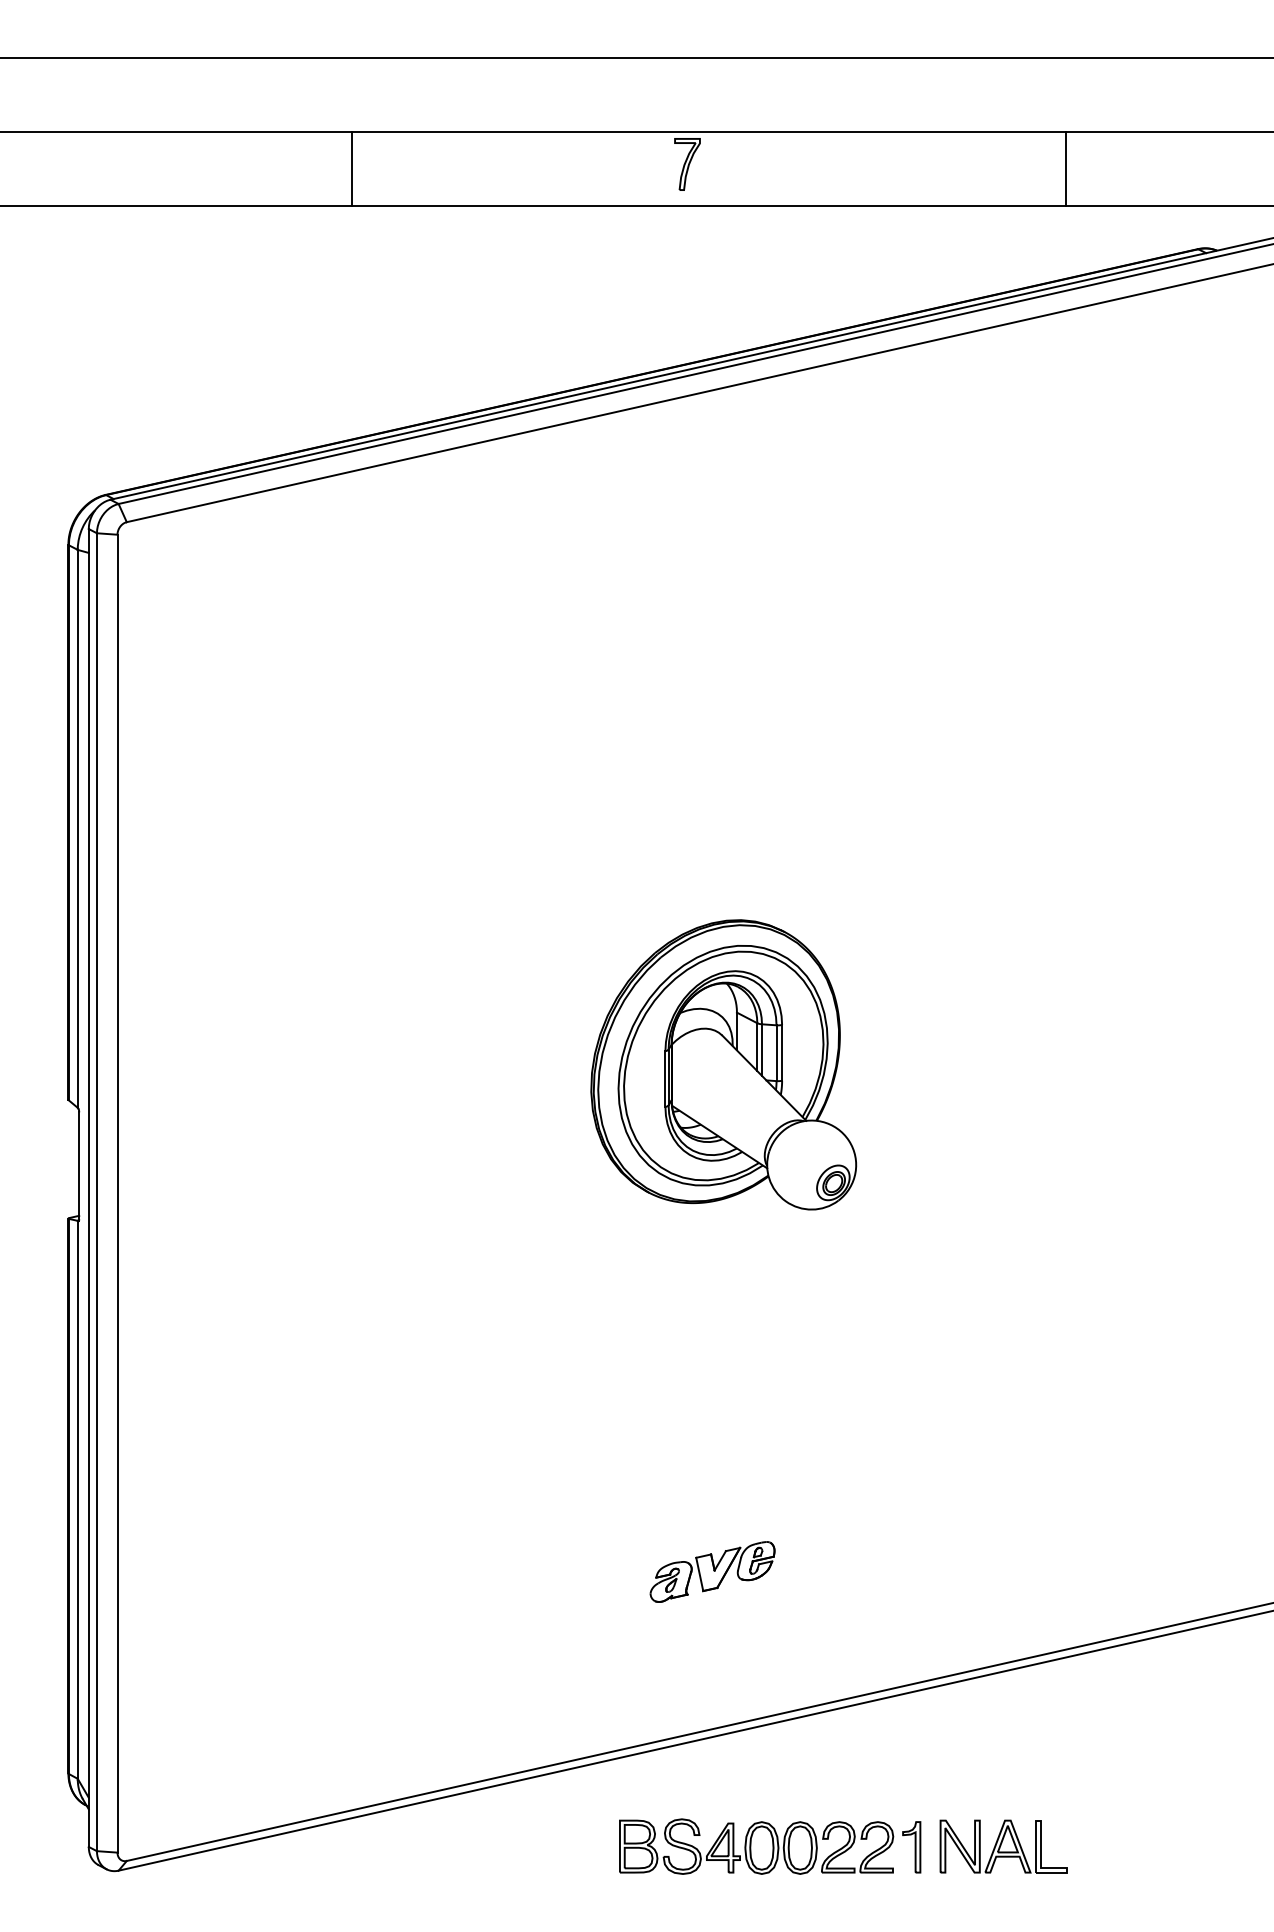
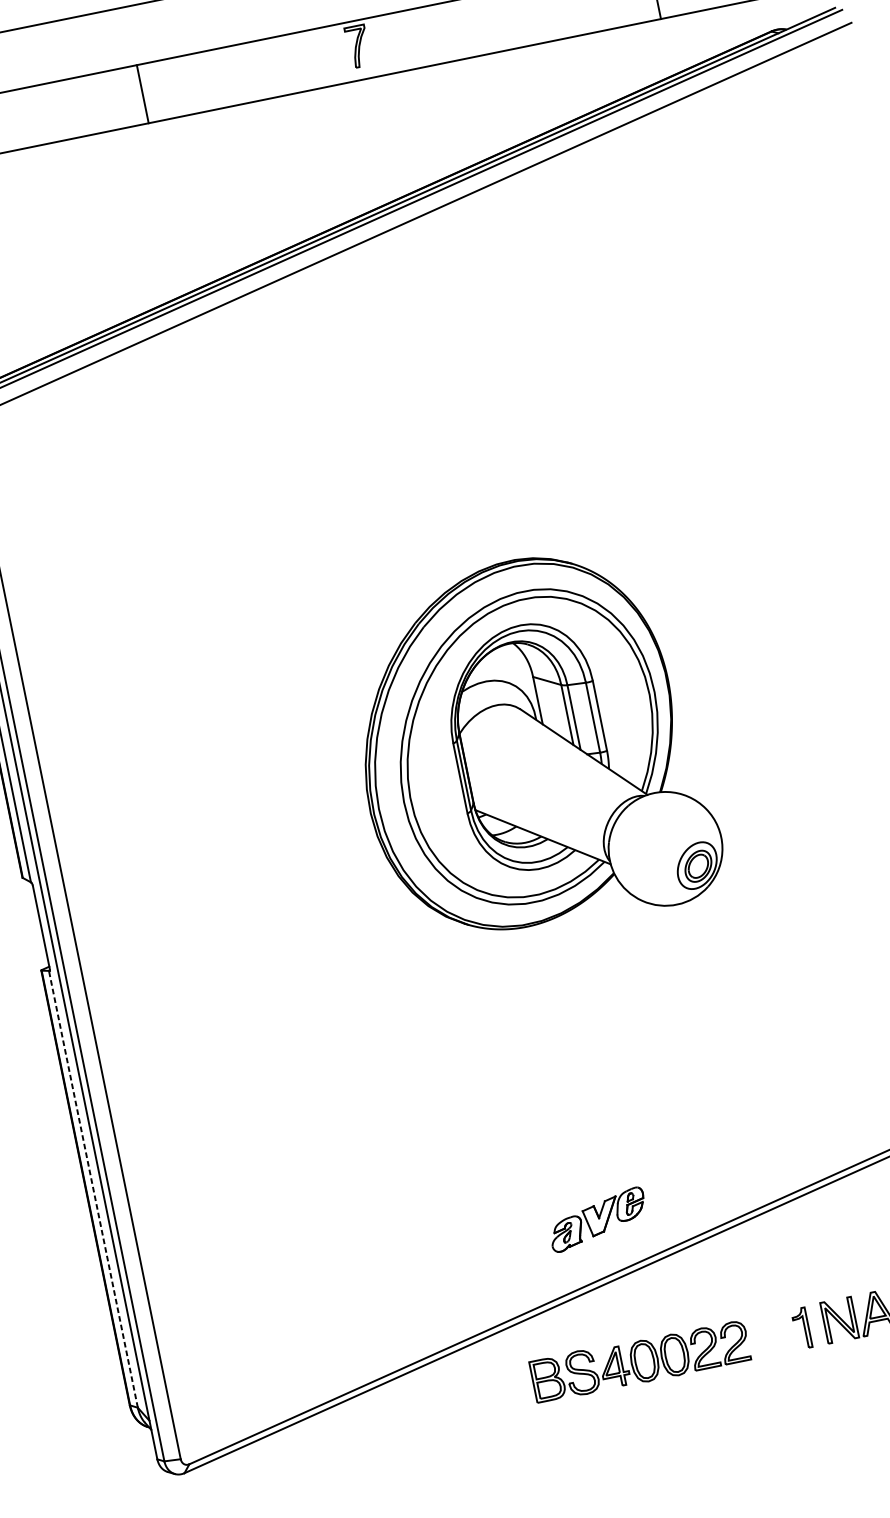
line: (351, 169) -> (142, 94), moved
part: (723, 1064) -> (529, 745), size x1.6
line: (77, 1499) -> (93, 1189), solid -> dashed
part: (712, 1571) -> (597, 1219), moved
part: (756, 1846) -> (640, 1360), moved

